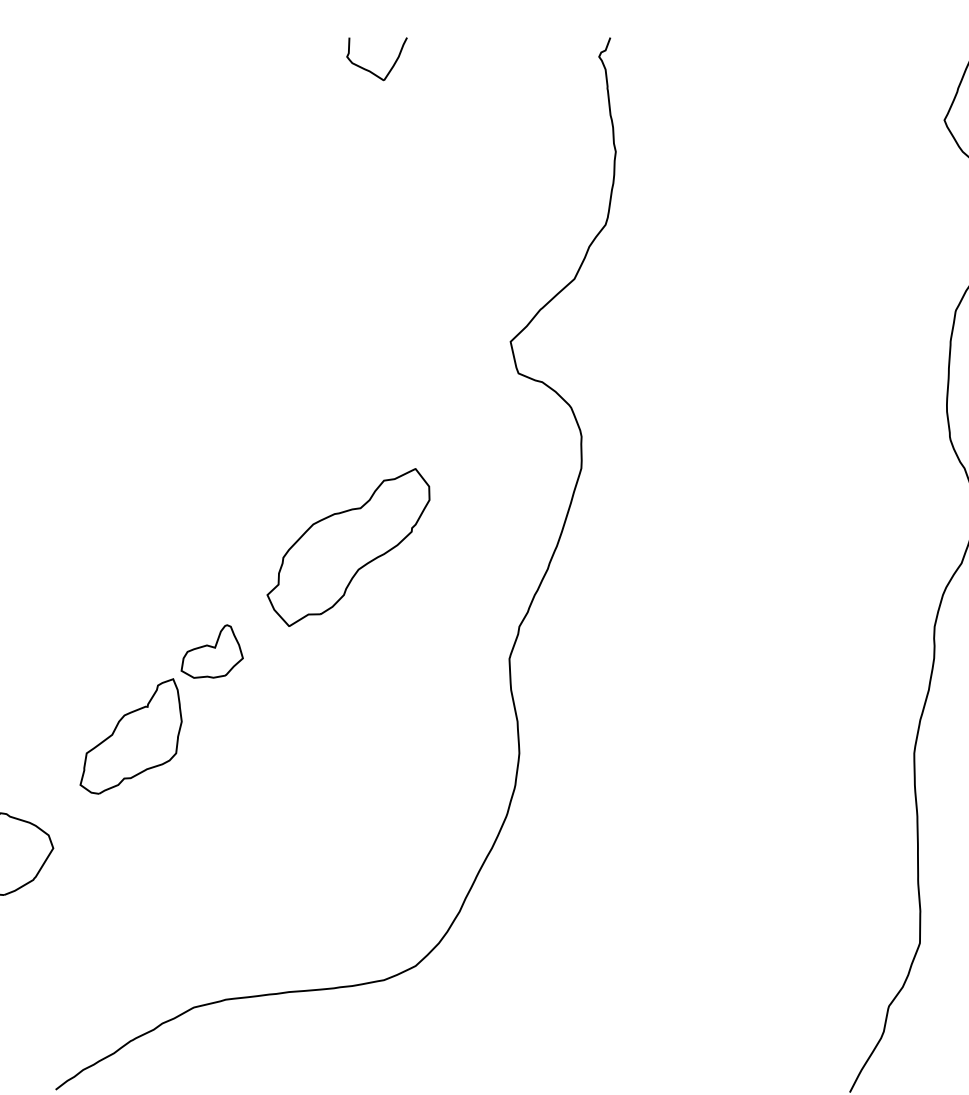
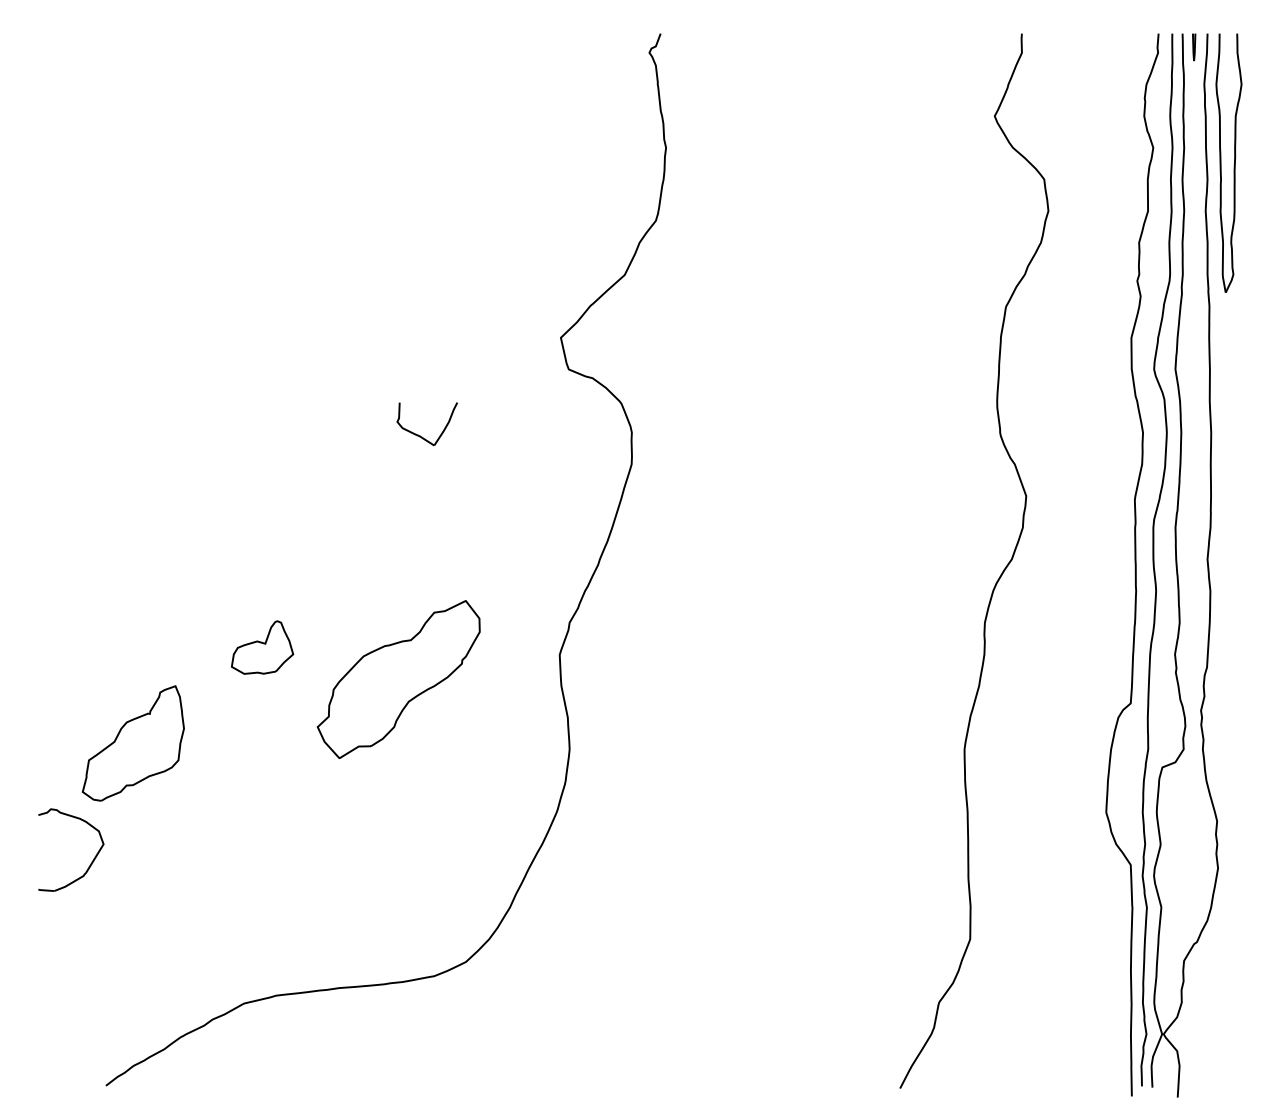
part: (370, 70) -> (420, 435), moved
part: (348, 547) -> (398, 679), moved
part: (130, 736) -> (132, 743), moved

